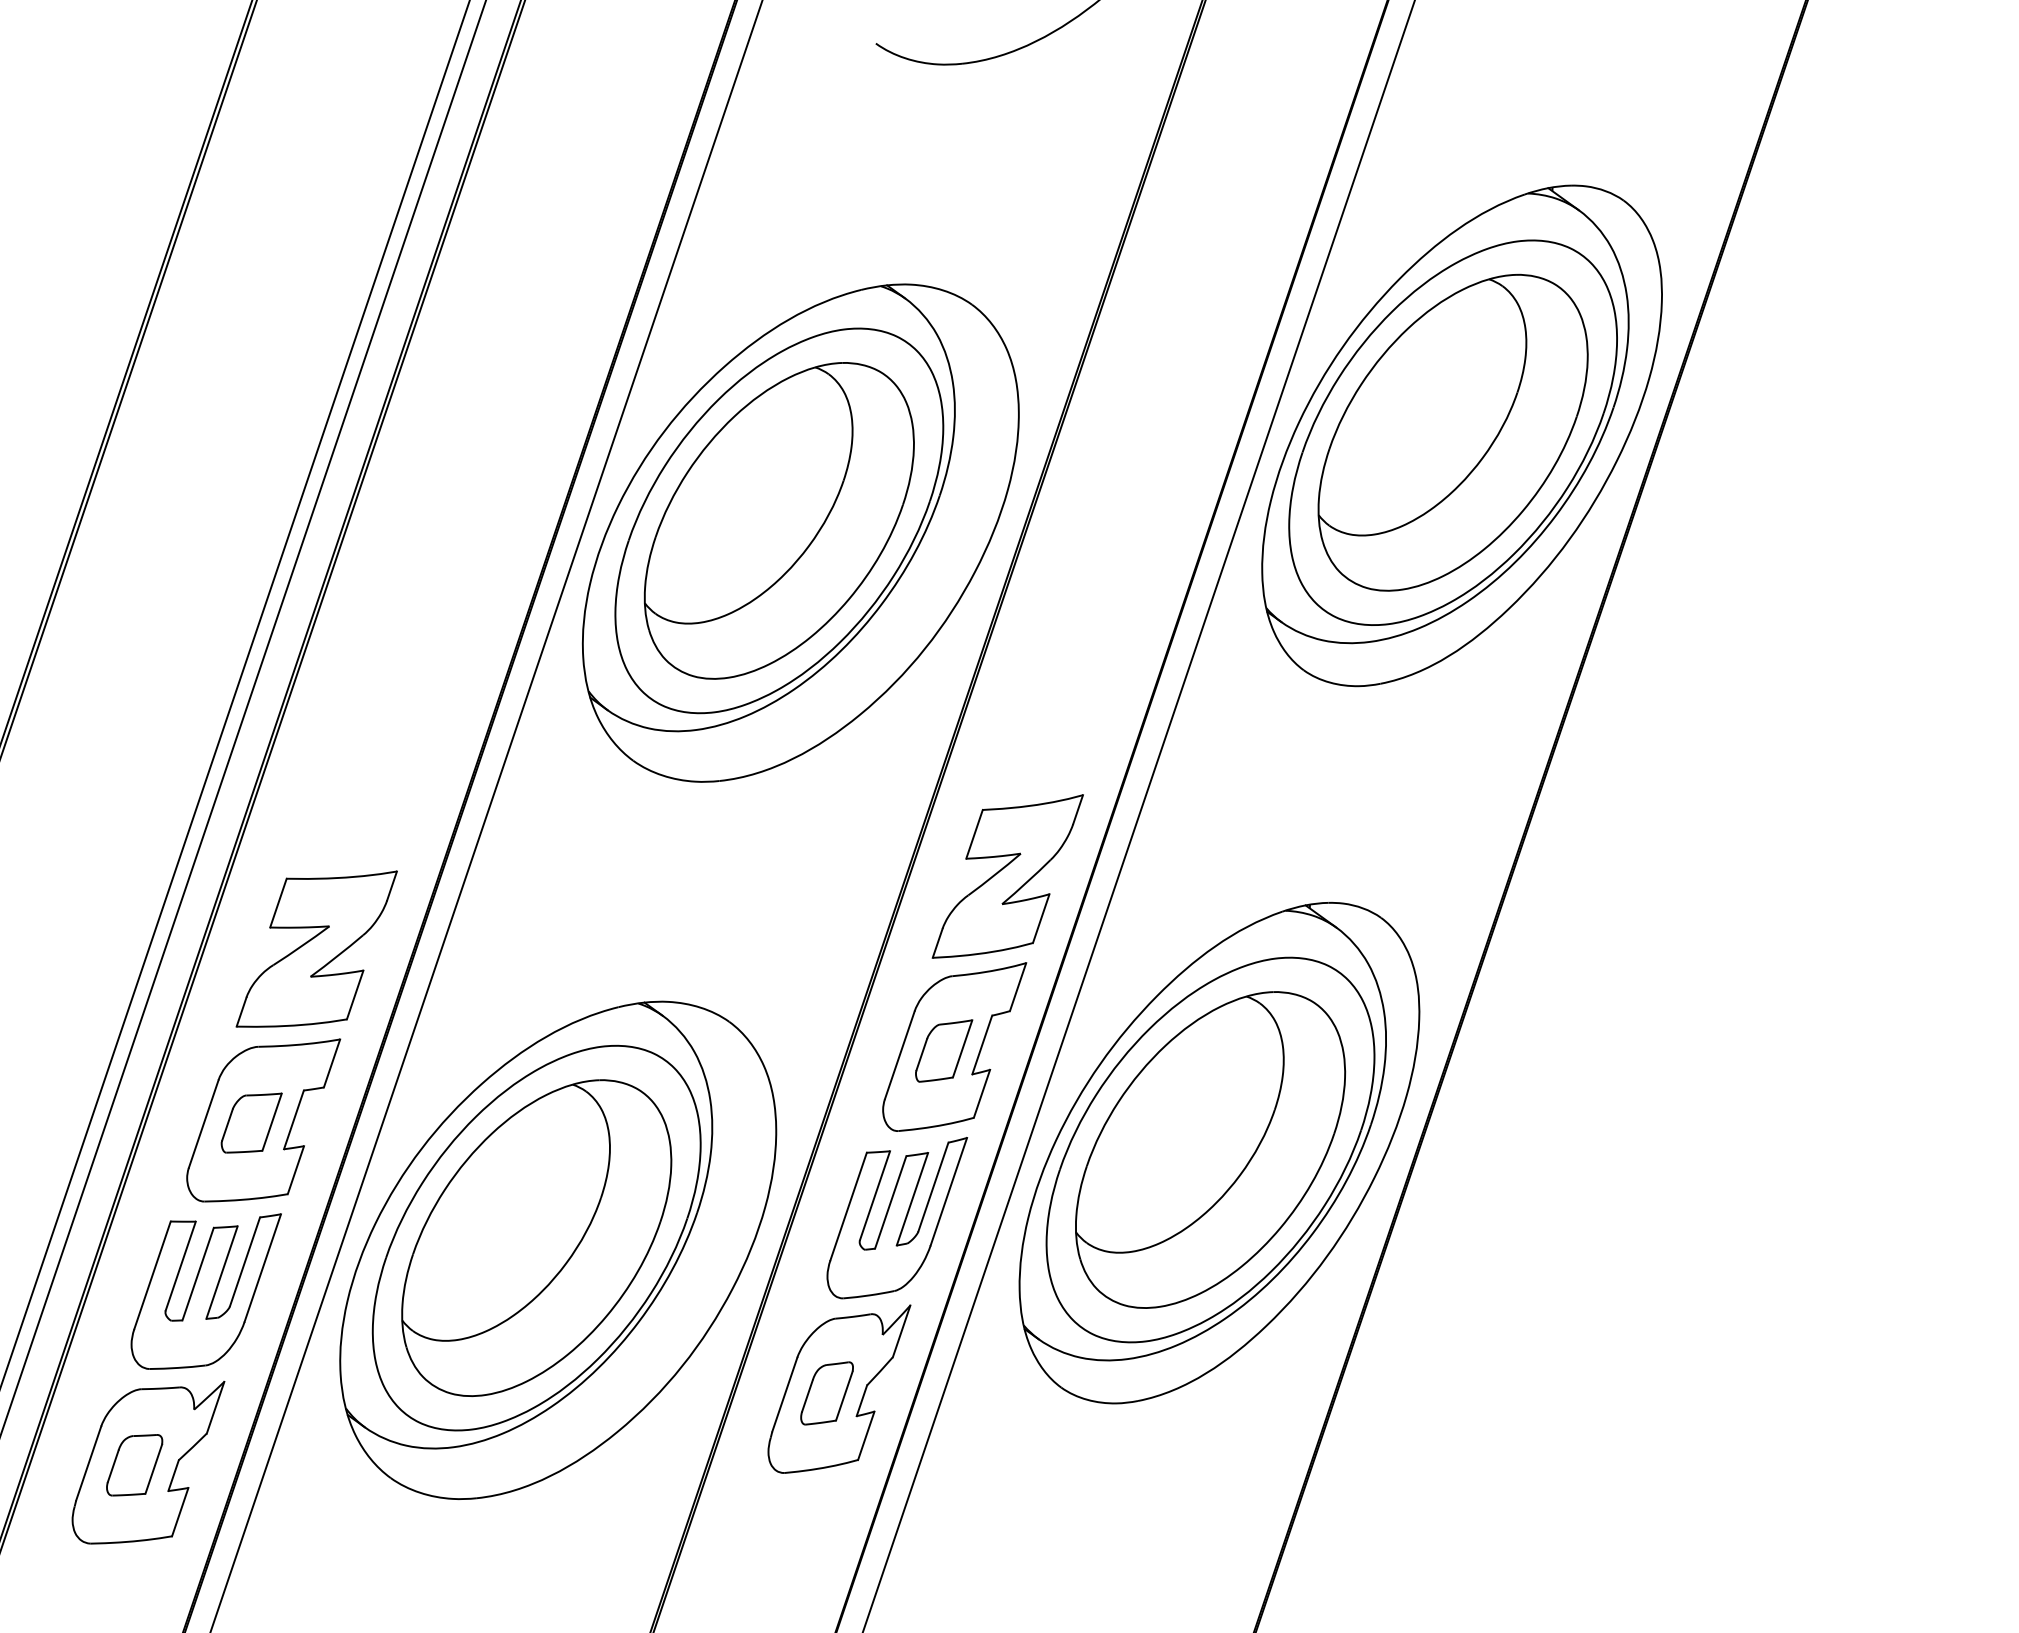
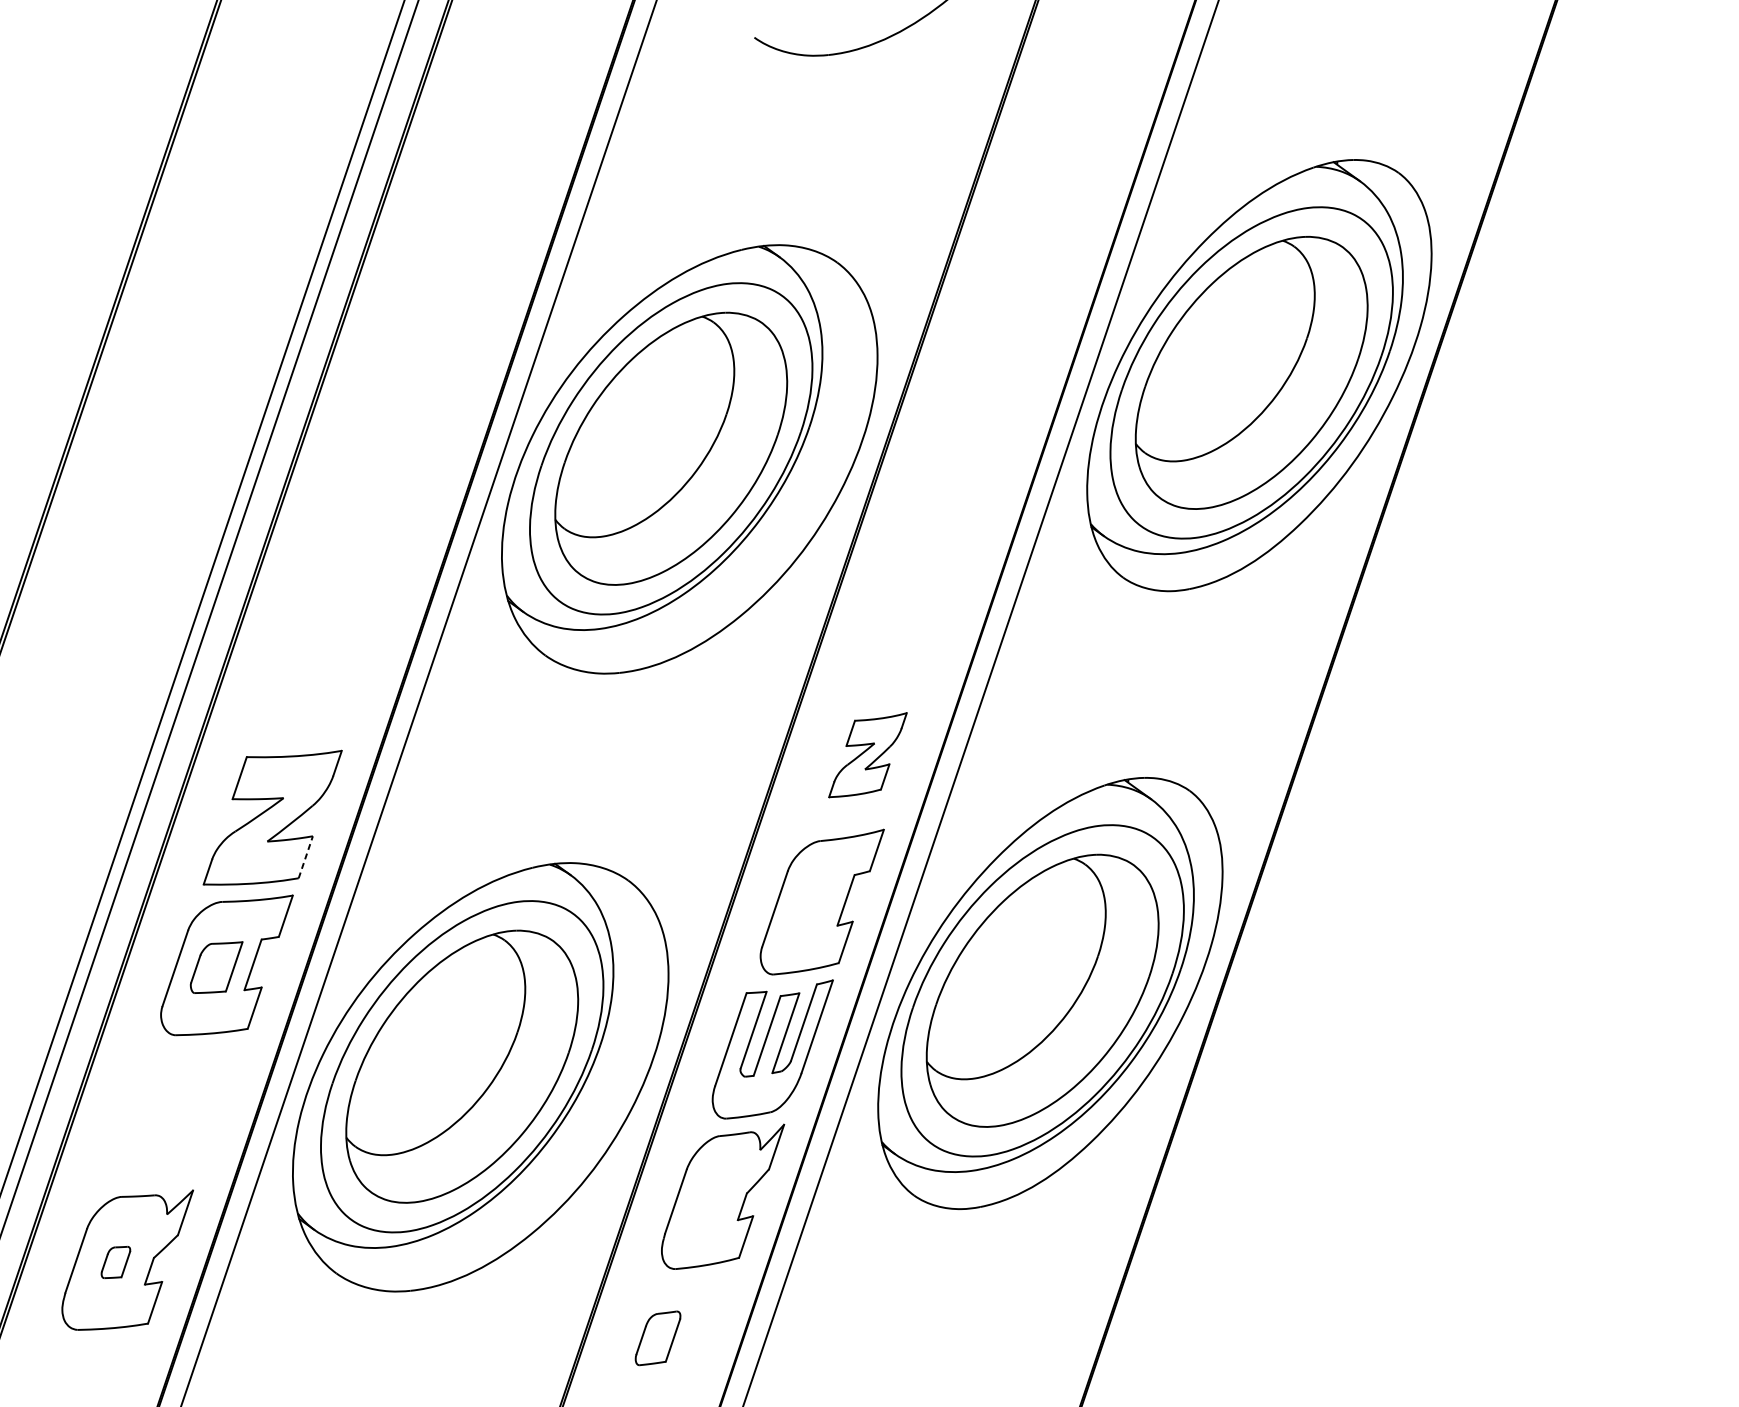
part: (1007, 876) -> (867, 755), size x0.6
line: (355, 995) -> (306, 857), solid -> dashed
part: (944, 1050) -> (813, 905), removed
part: (205, 1291) -> (176, 1112), removed
part: (826, 1393) -> (657, 1338), moved
part: (134, 1465) -> (115, 1262), size x0.6

